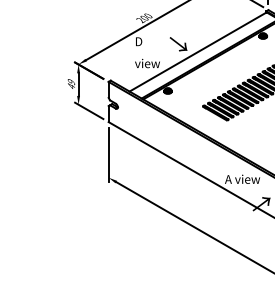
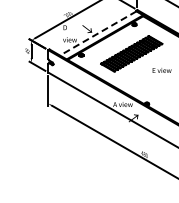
line: (196, 52) -> (97, 33), solid -> dashed

